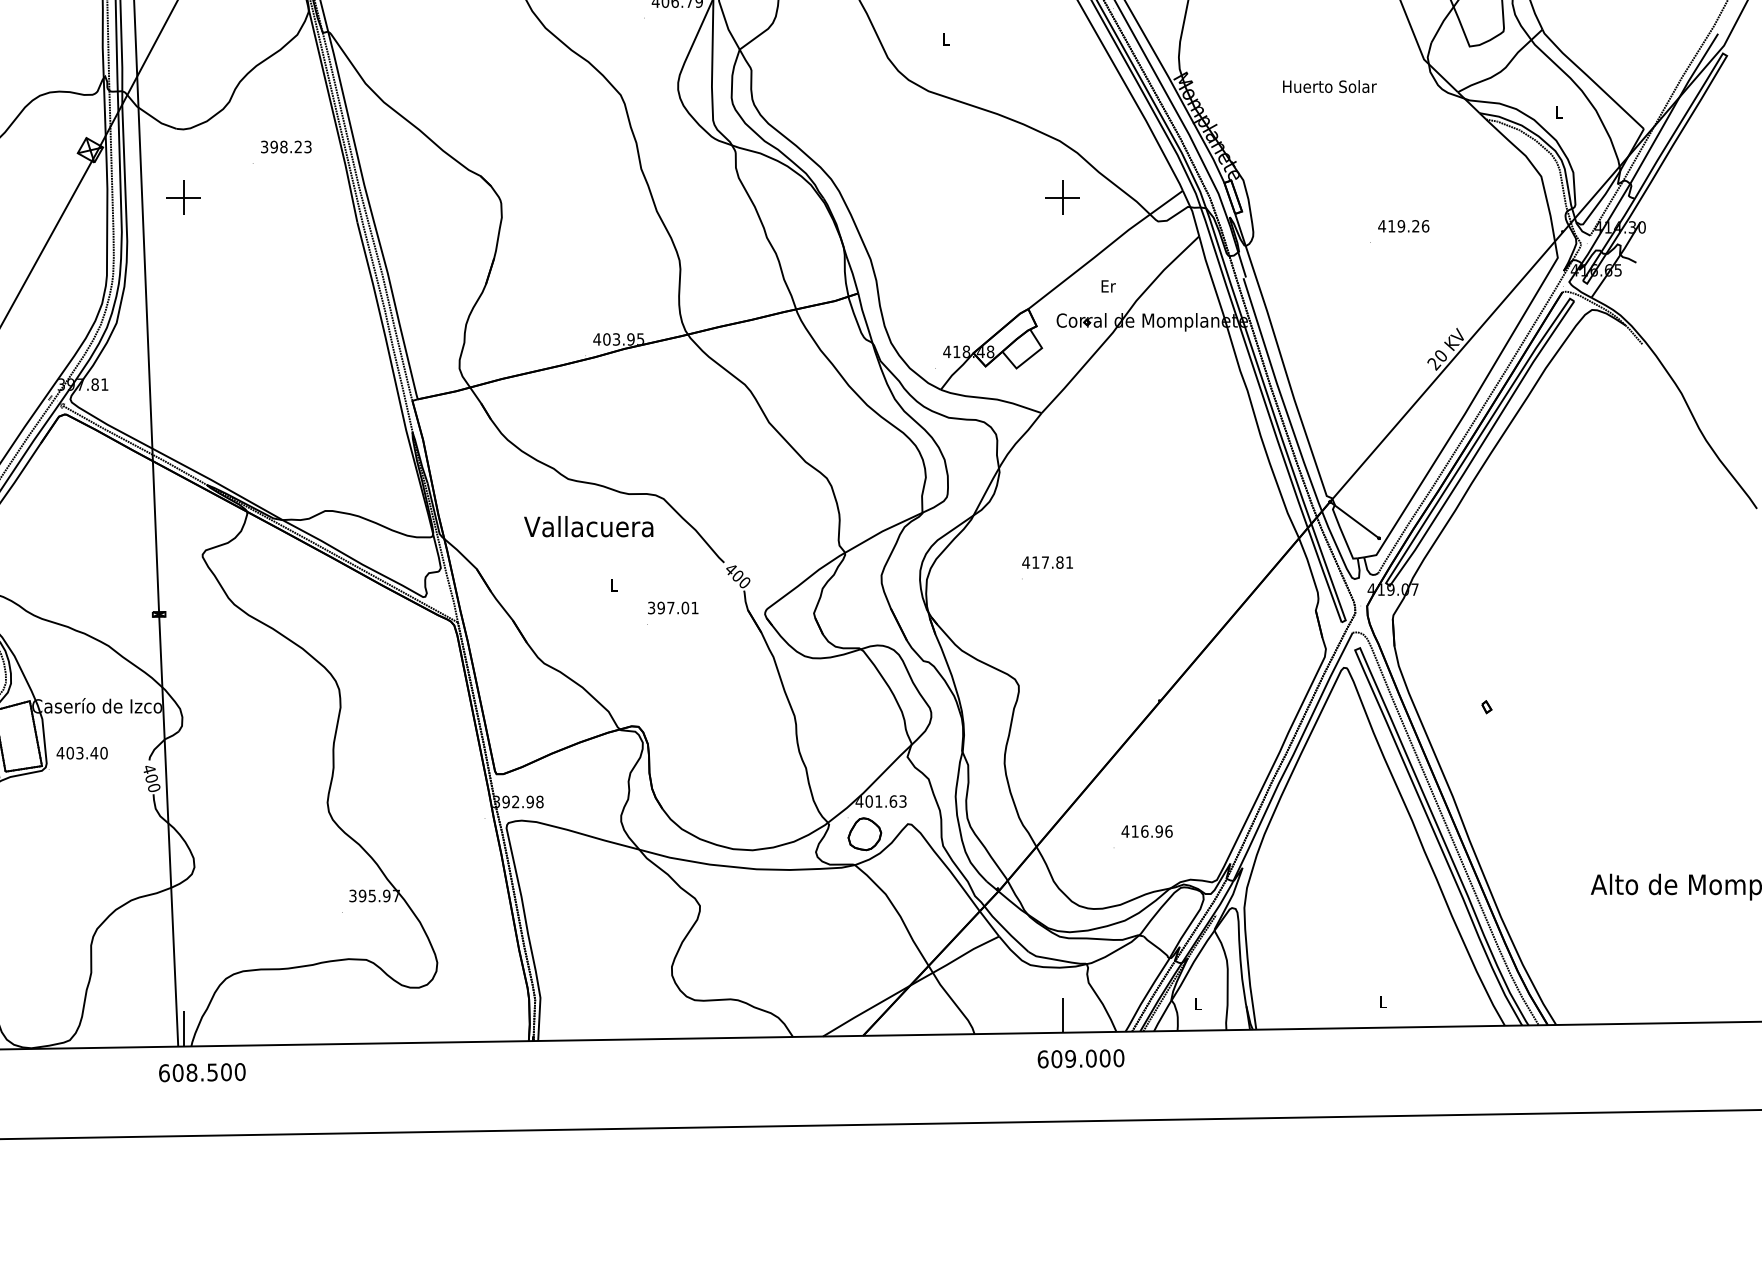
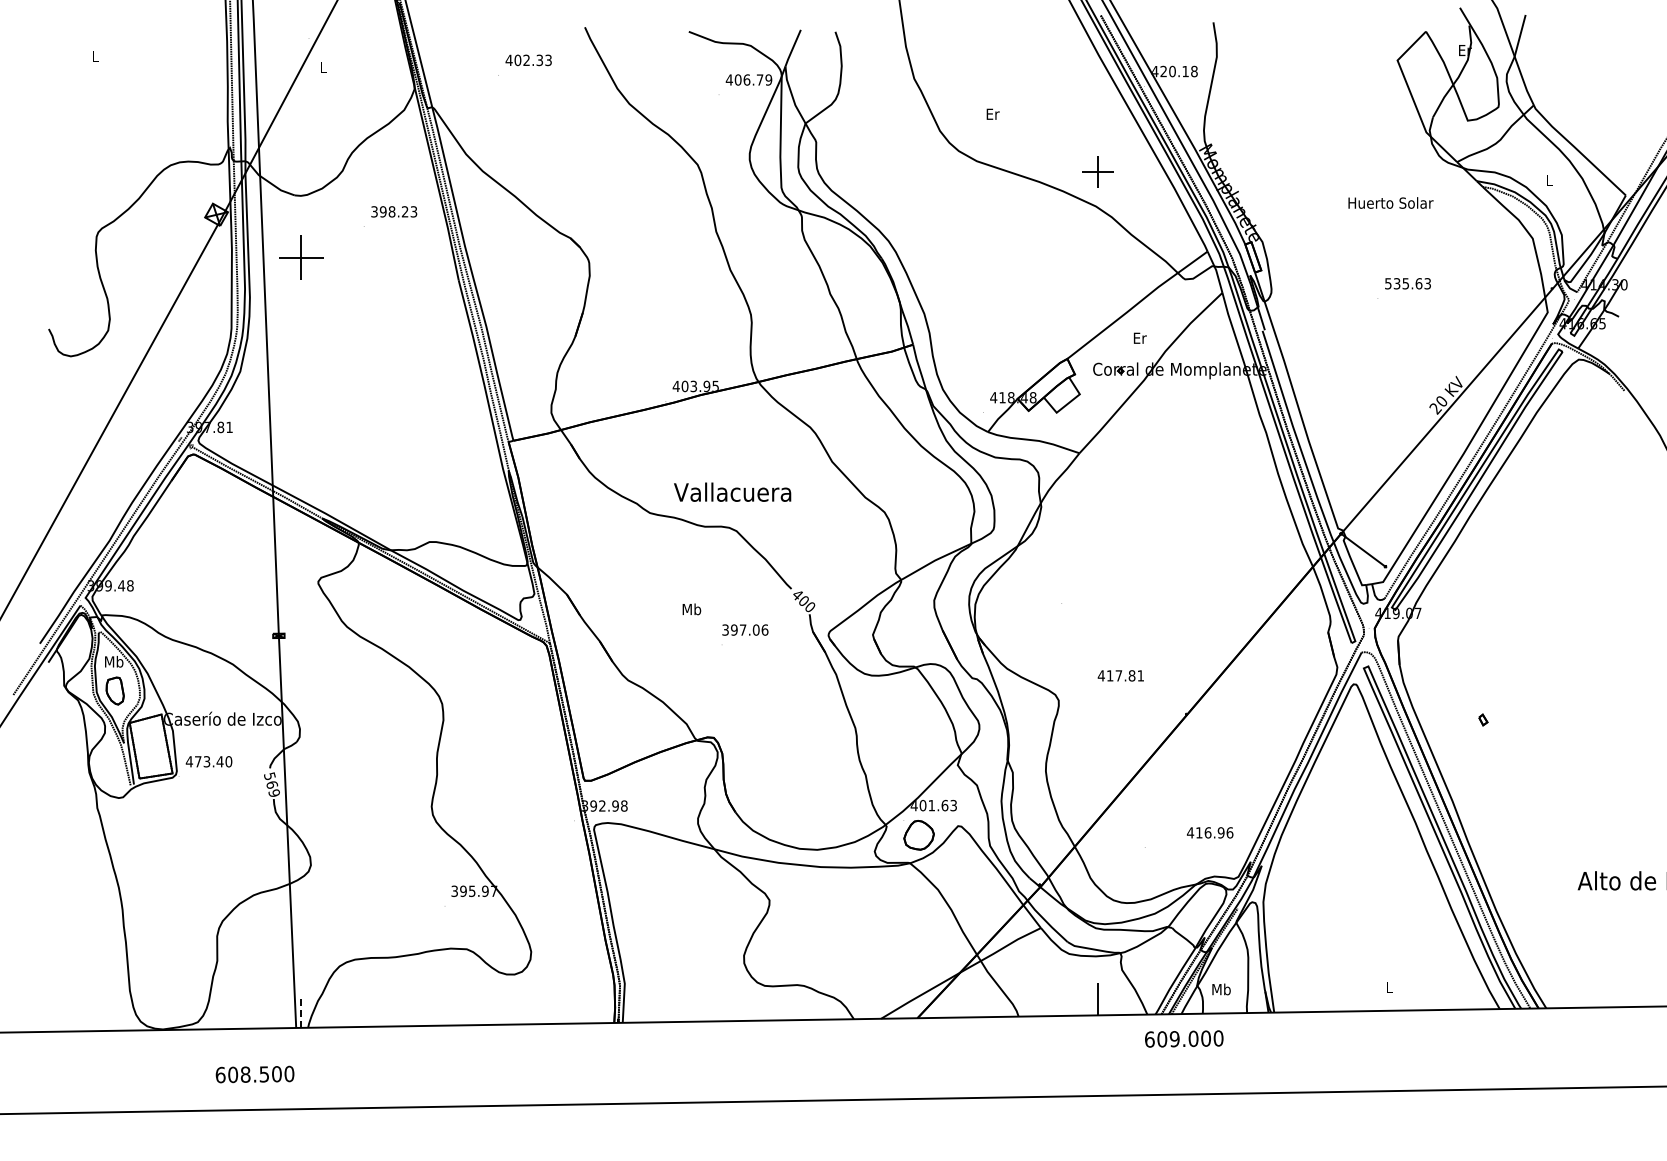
text: (945, 38) -> (992, 113), L -> Er
text: (1329, 86) -> (1390, 202), moved
part: (182, 197) -> (300, 257), size x1.4
part: (1061, 197) -> (1097, 171), moved
text: (1403, 225) -> (1407, 283), 419.26 -> 535.63
text: (588, 525) -> (732, 491), moved
text: (1047, 562) -> (1120, 675), moved
text: (613, 585) -> (691, 609), L -> Mb
text: (694, 607) -> (764, 629), 397.01 -> 397.06
text: (69, 752) -> (197, 761), 403.40 -> 473.40
text: (151, 778) -> (271, 784), 400 -> 569
text: (1147, 831) -> (1210, 832), moved
text: (1198, 1004) -> (1221, 989), L -> Mb
line: (184, 1028) -> (301, 1011), solid -> dashed
text: (1081, 1058) -> (1184, 1038), moved
text: (201, 1072) -> (254, 1074), moved

